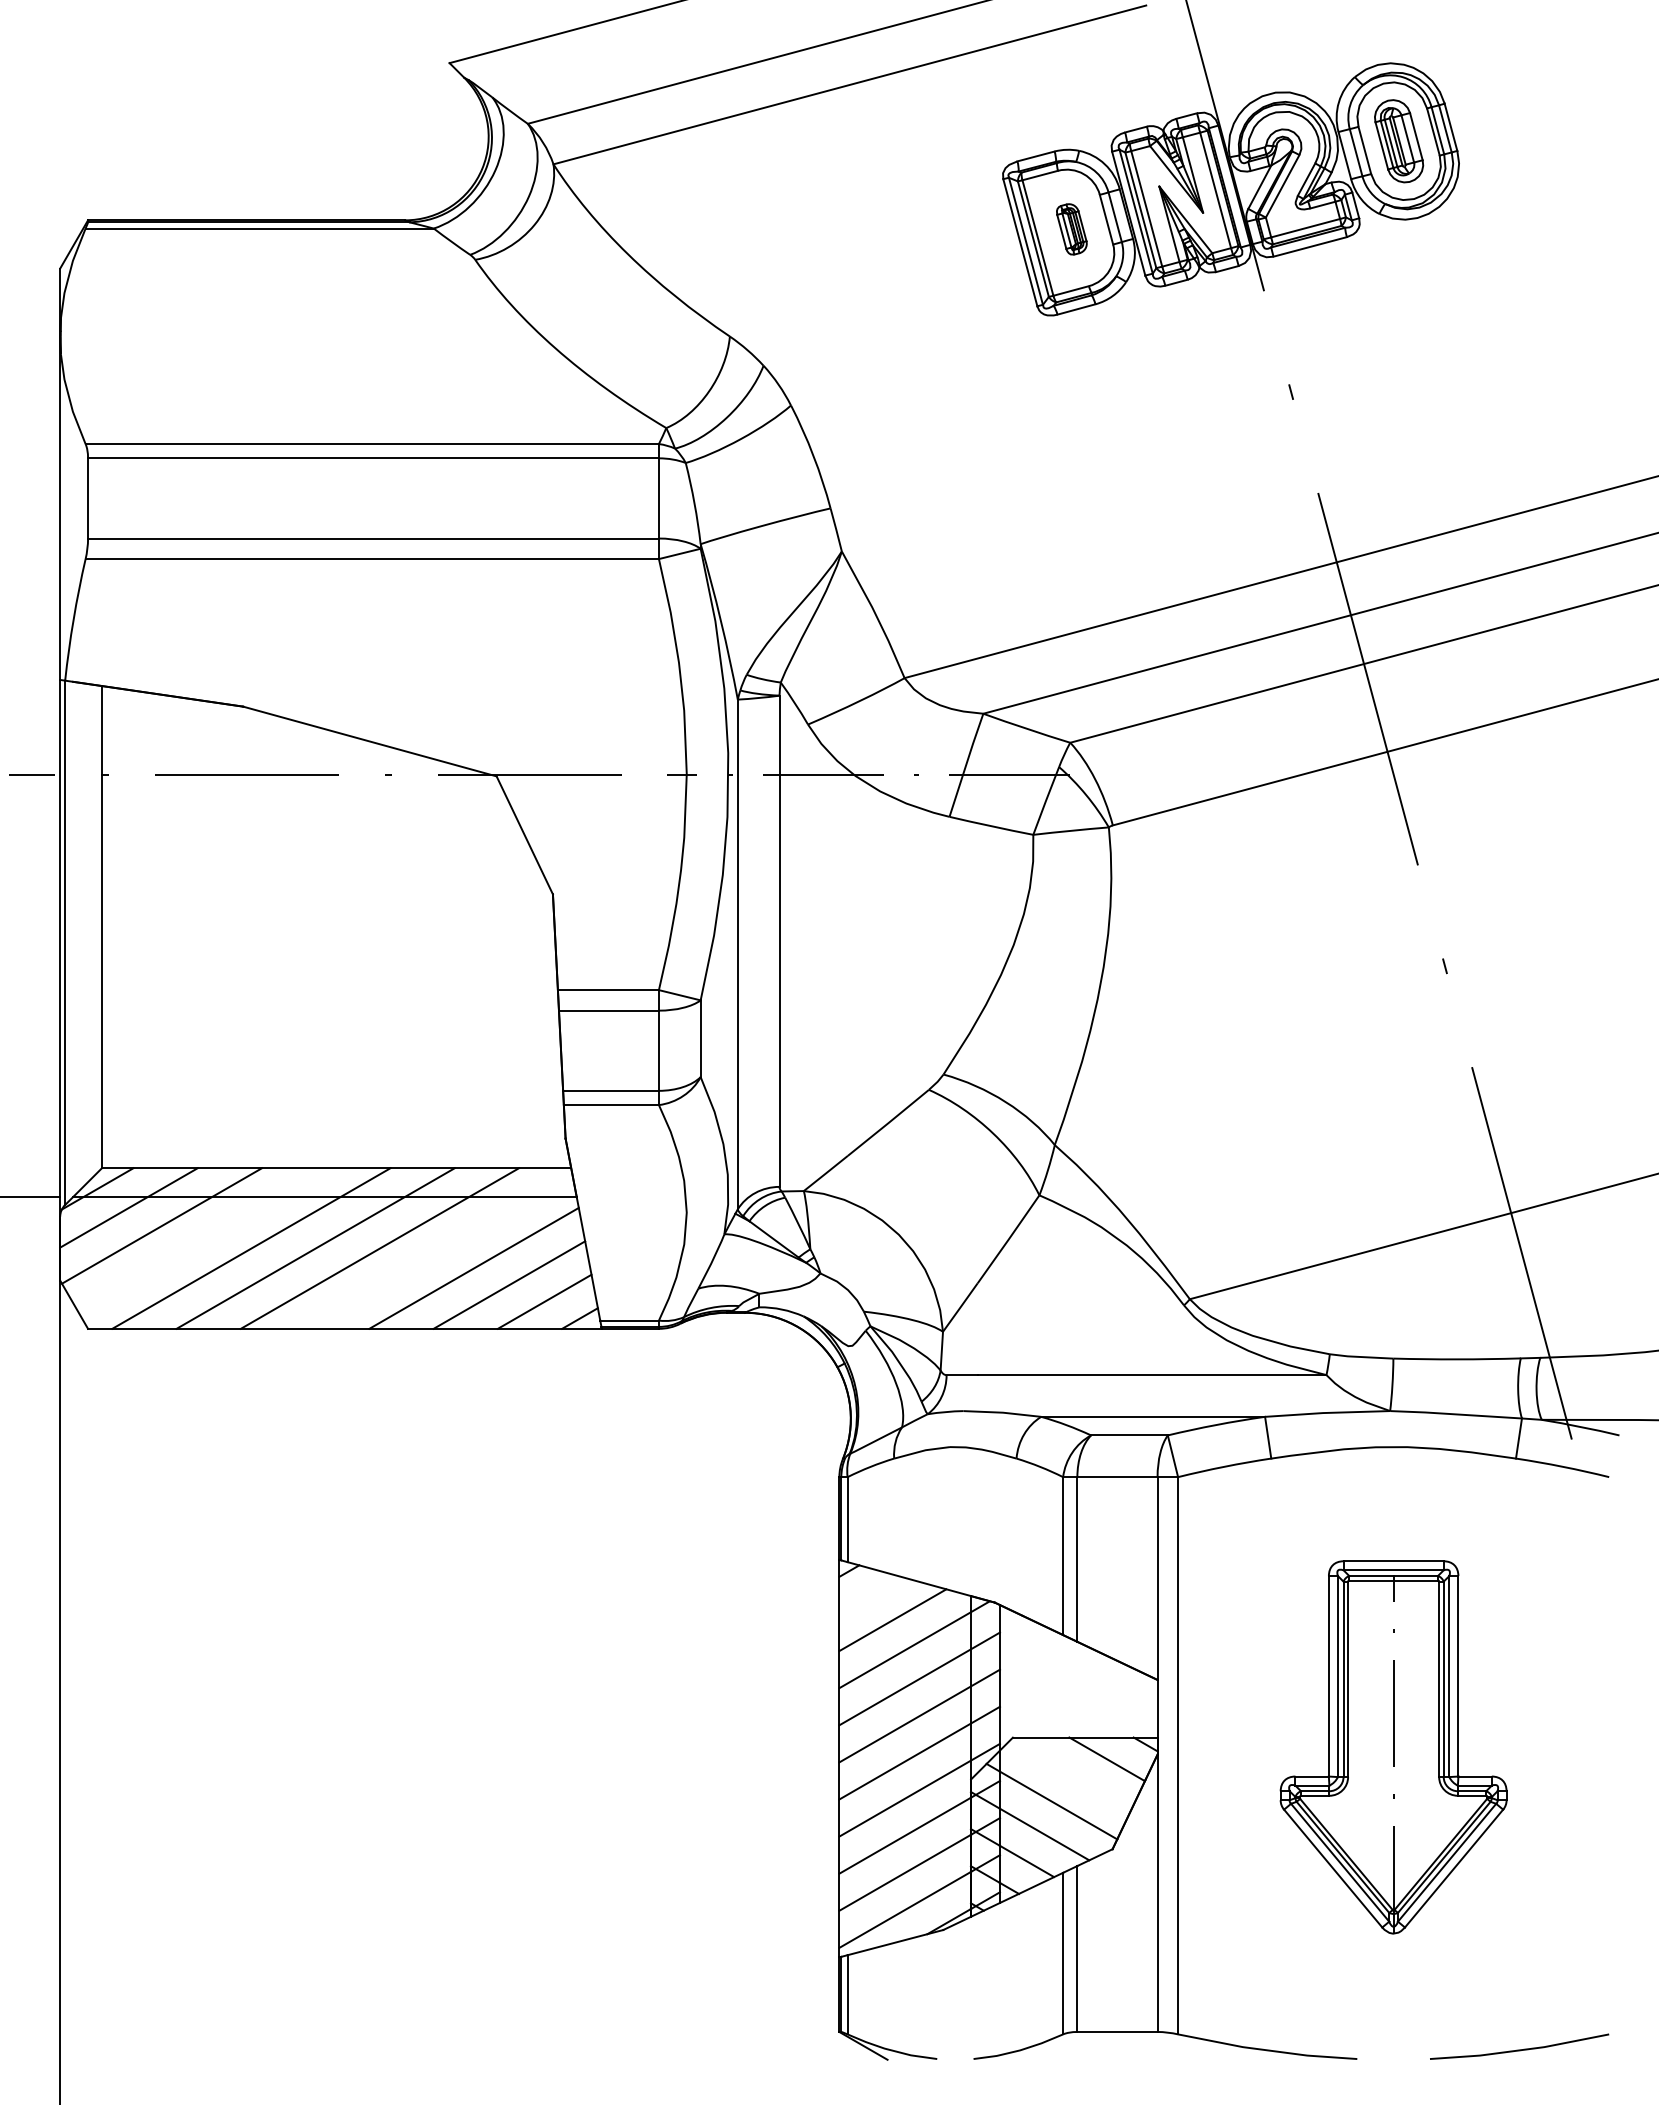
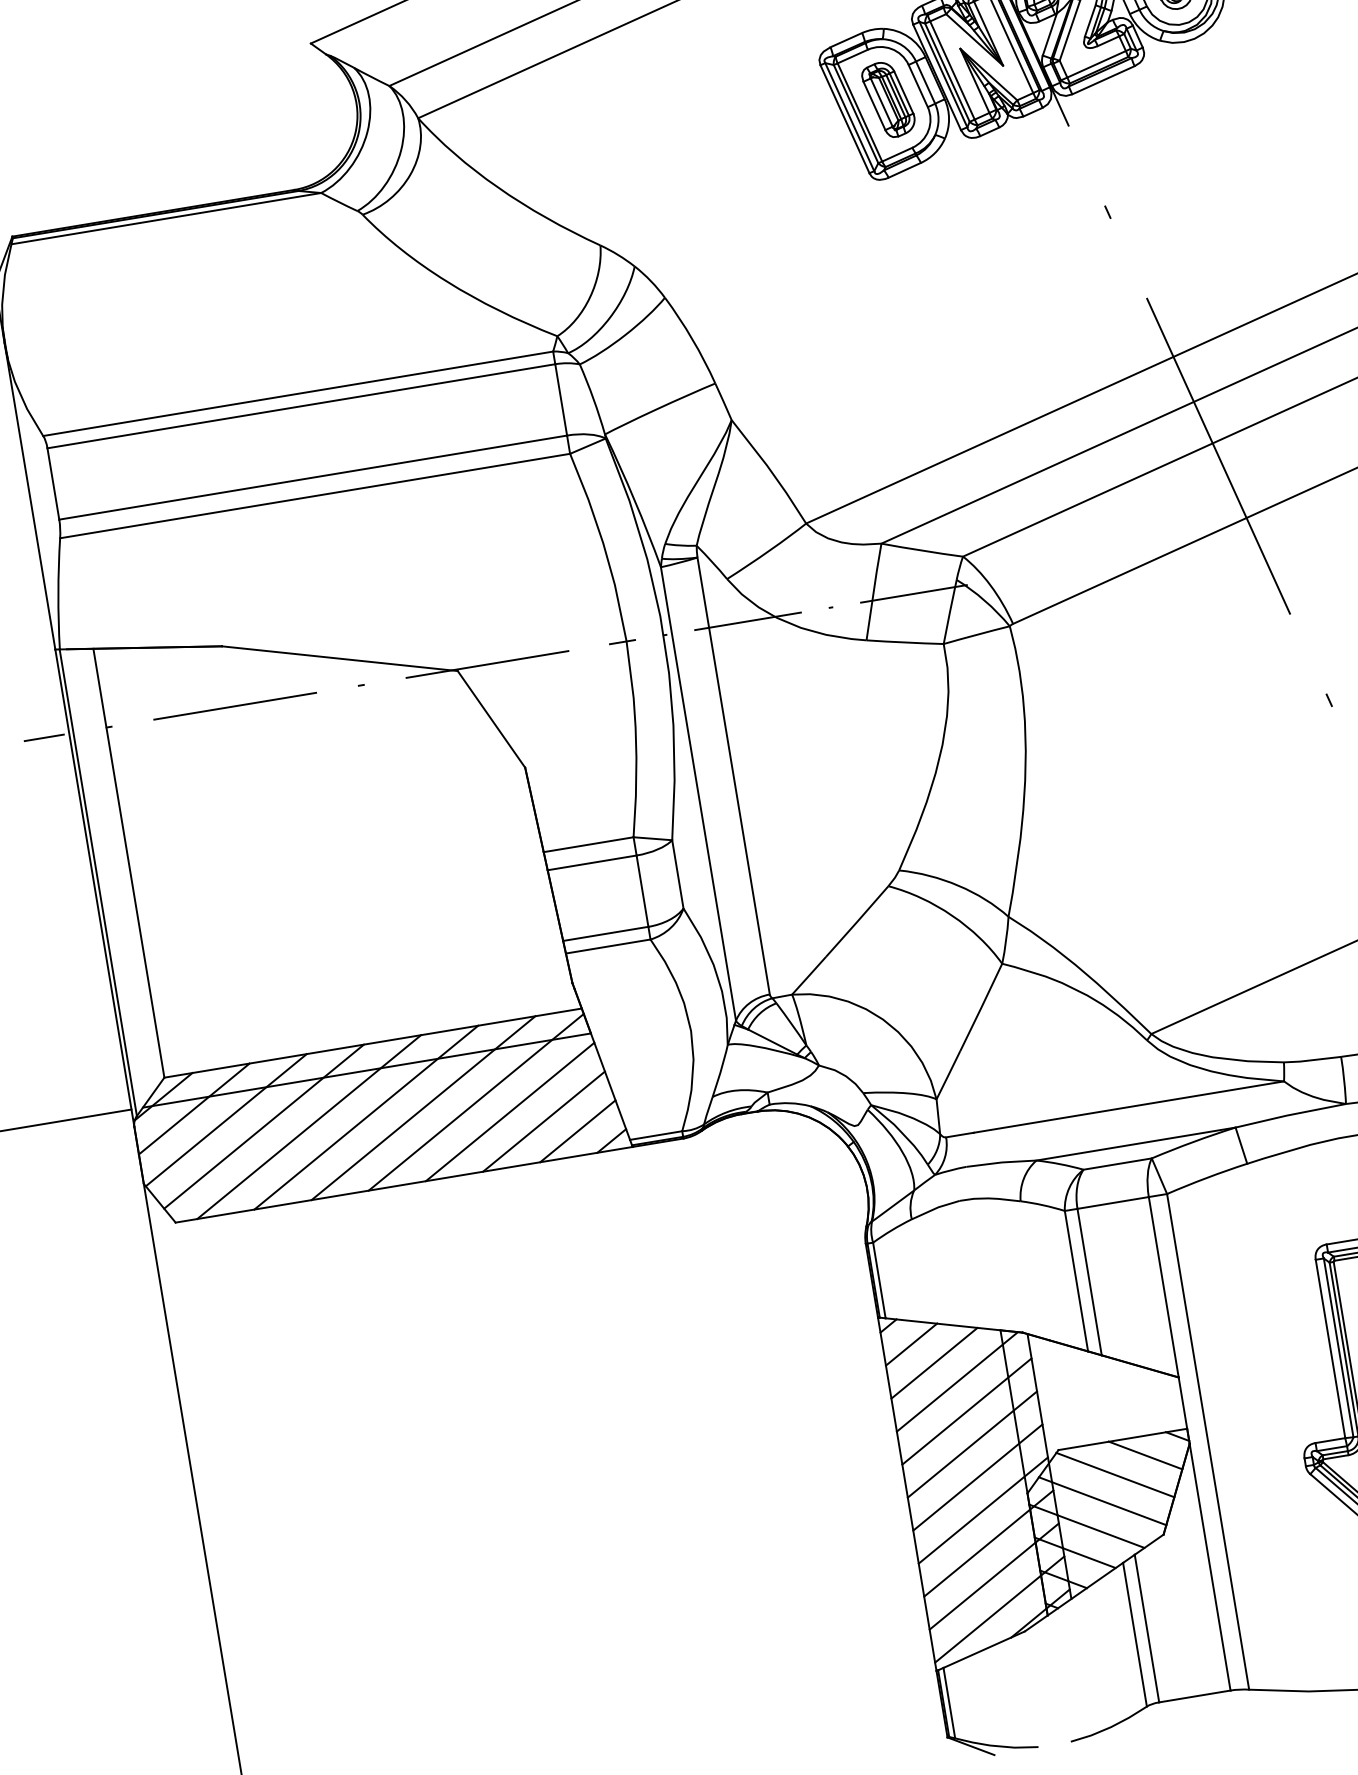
part: (1071, 229) -> (888, 99), size x1.67
line: (202, 1239) -> (264, 1126), added
line: (438, 1251) -> (475, 1102), added
line: (871, 1595) -> (911, 1344), added
line: (1070, 1775) -> (1115, 1475), added

